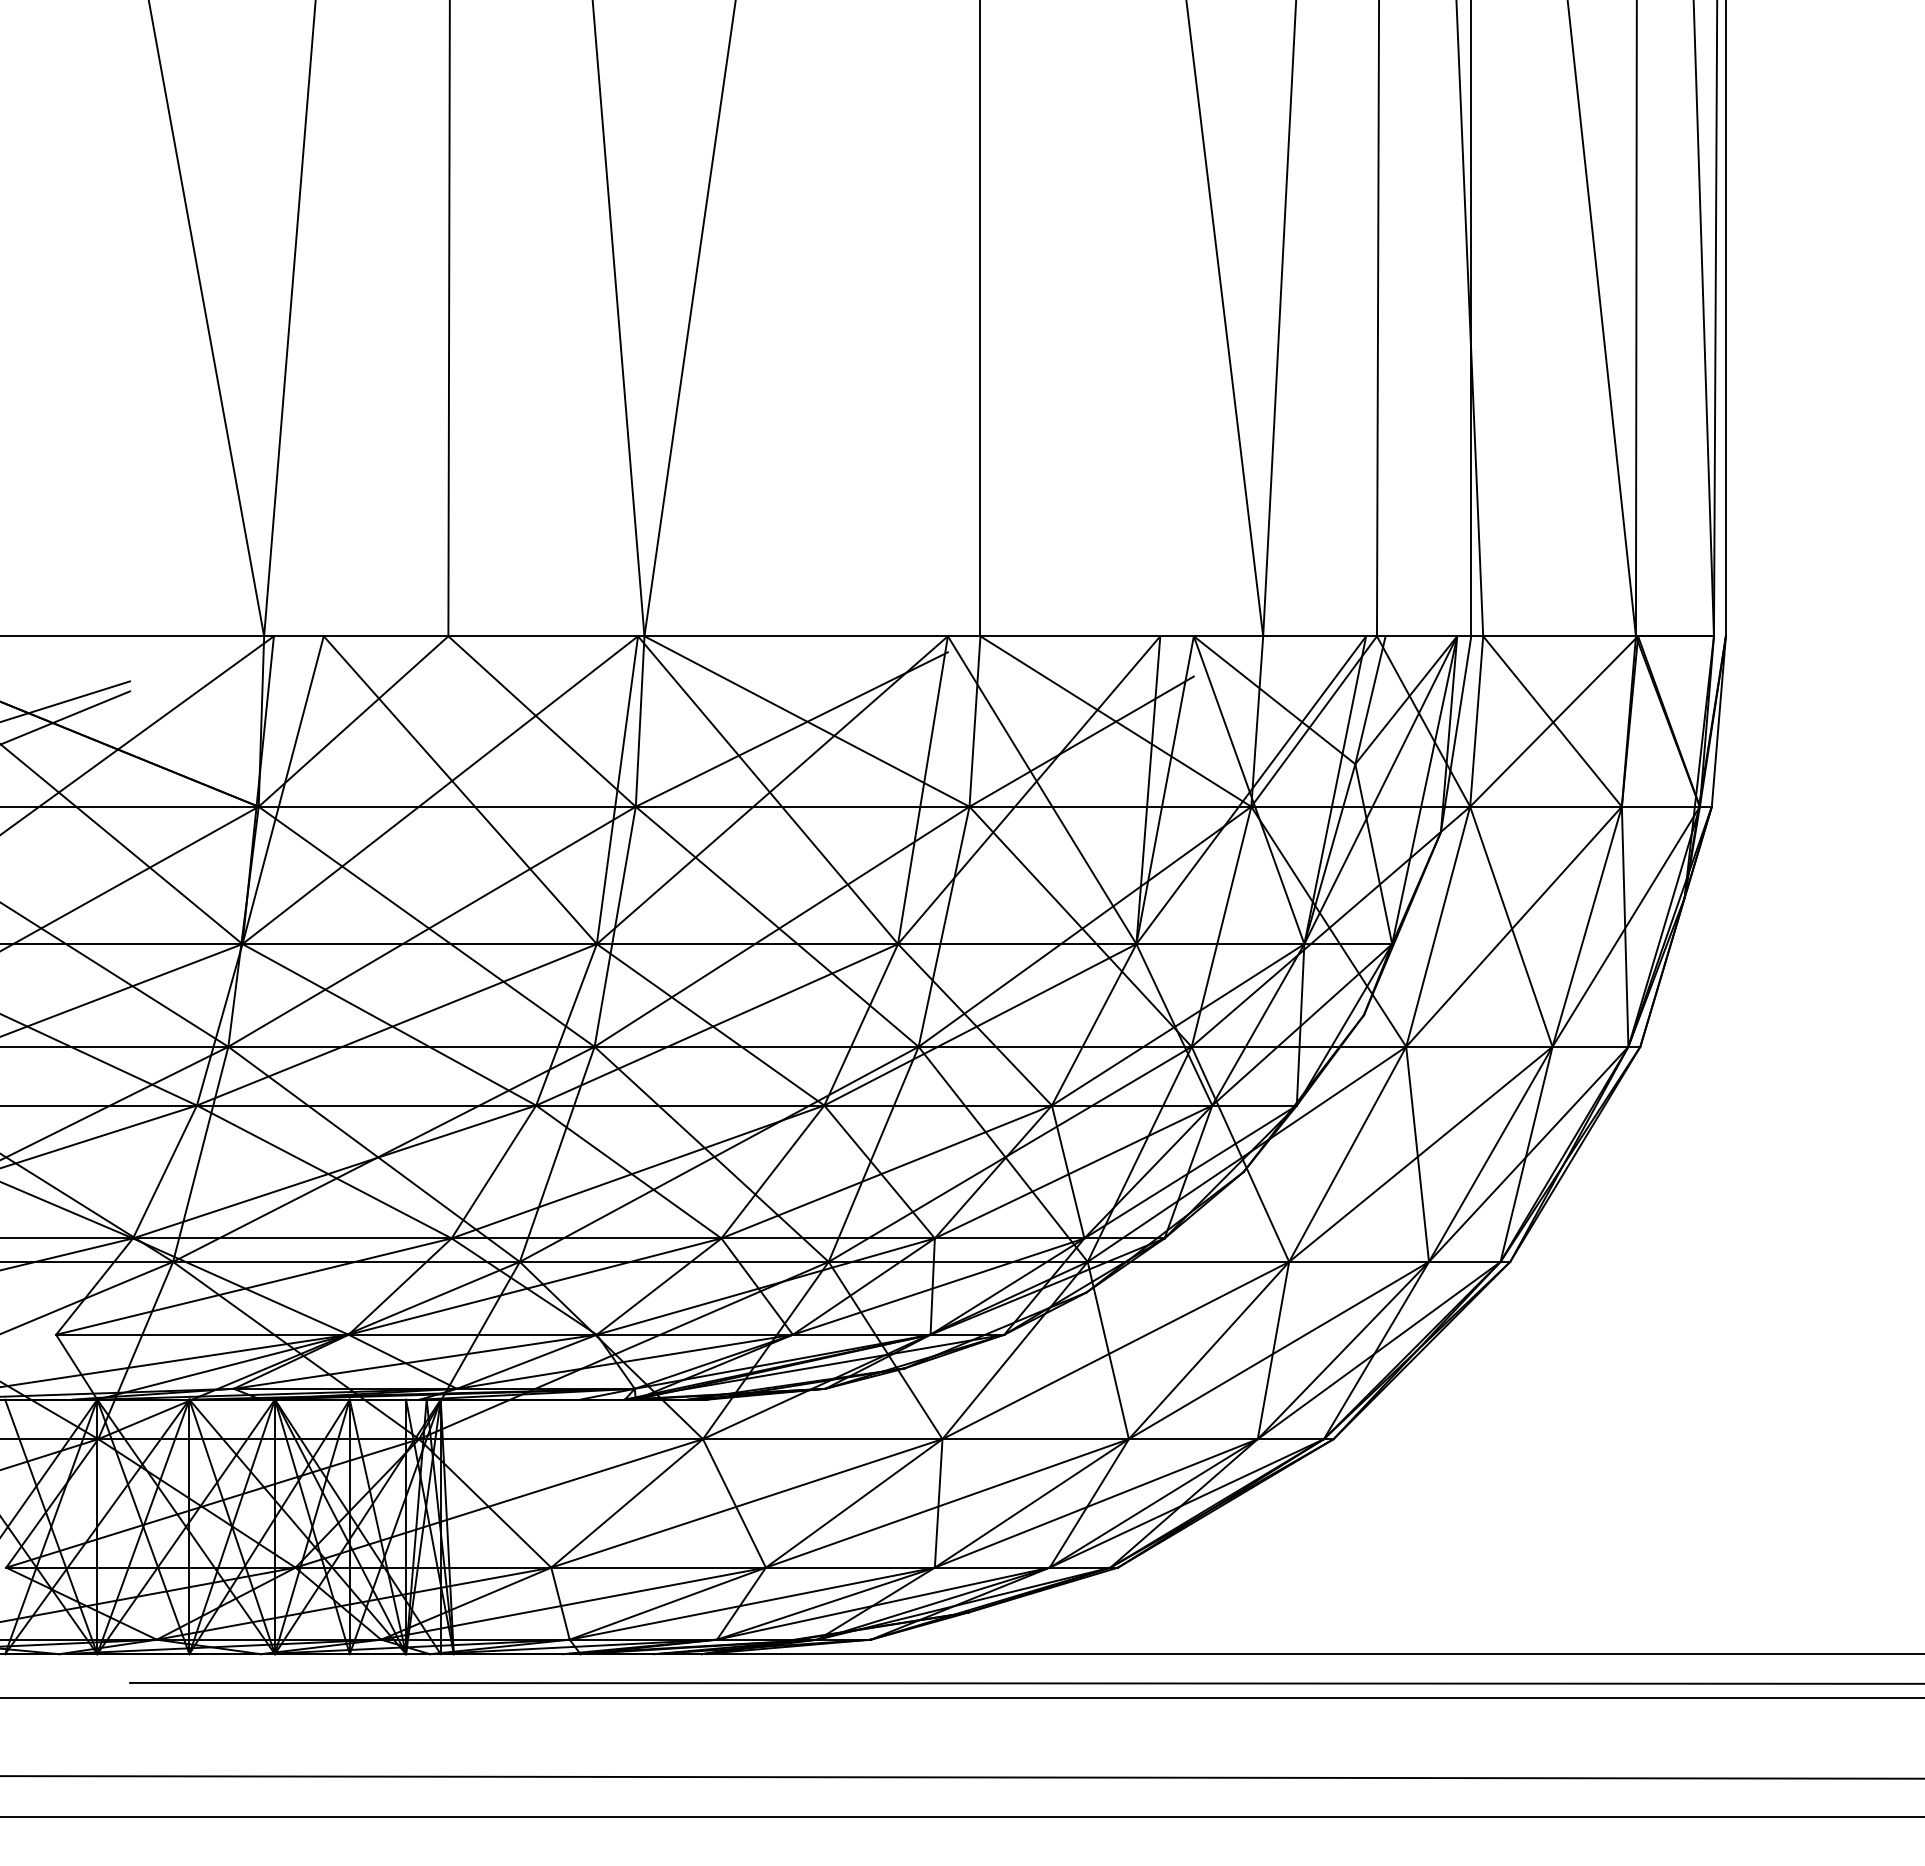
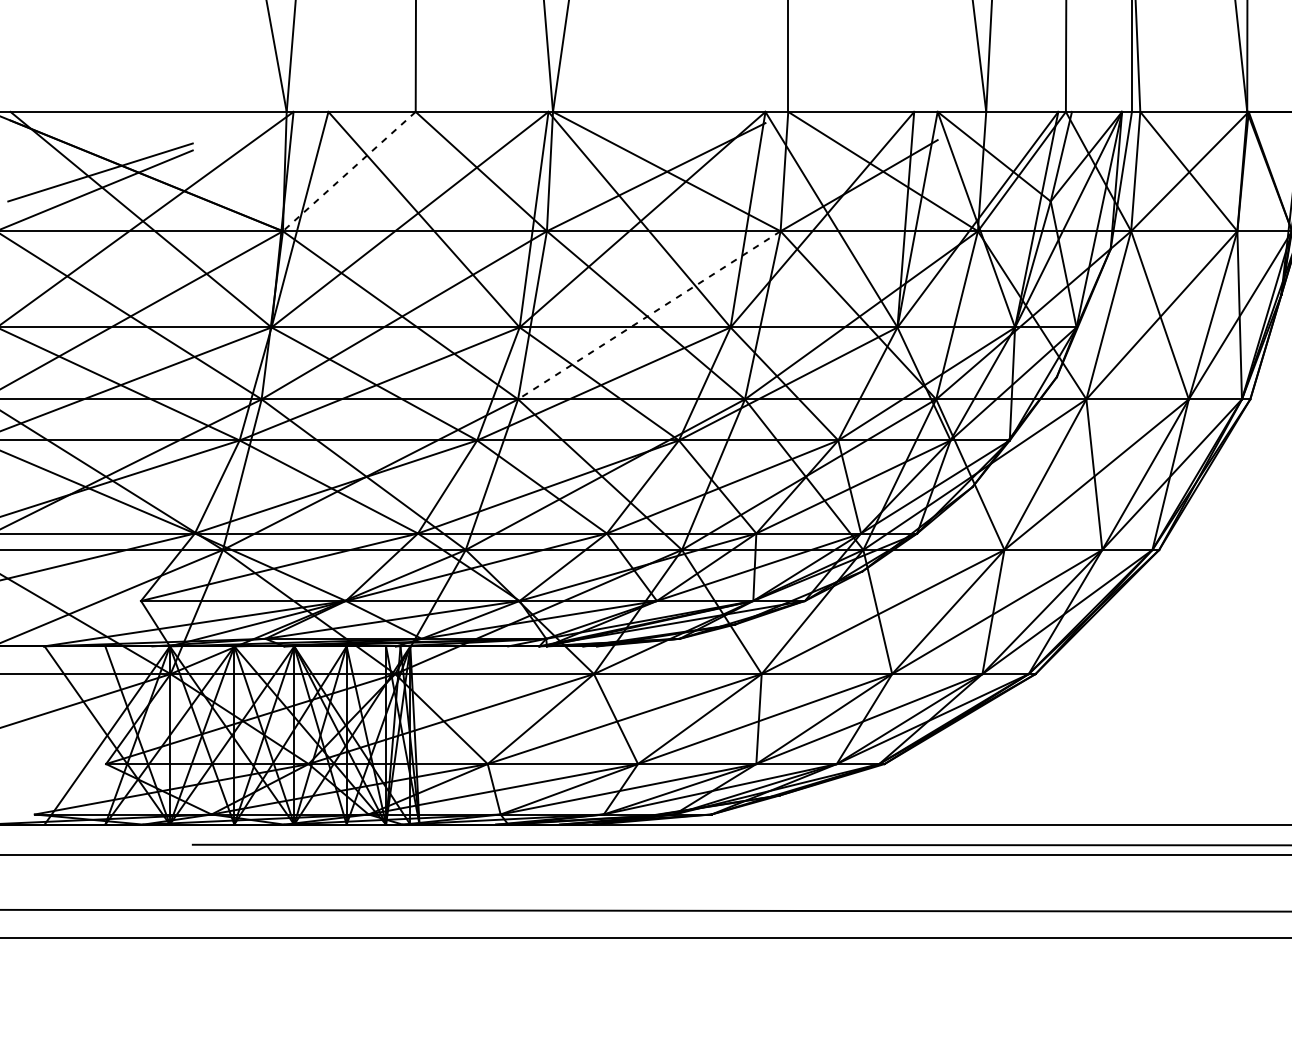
line: (353, 721) -> (349, 171), solid -> dashed
line: (782, 926) -> (649, 315), solid -> dashed

